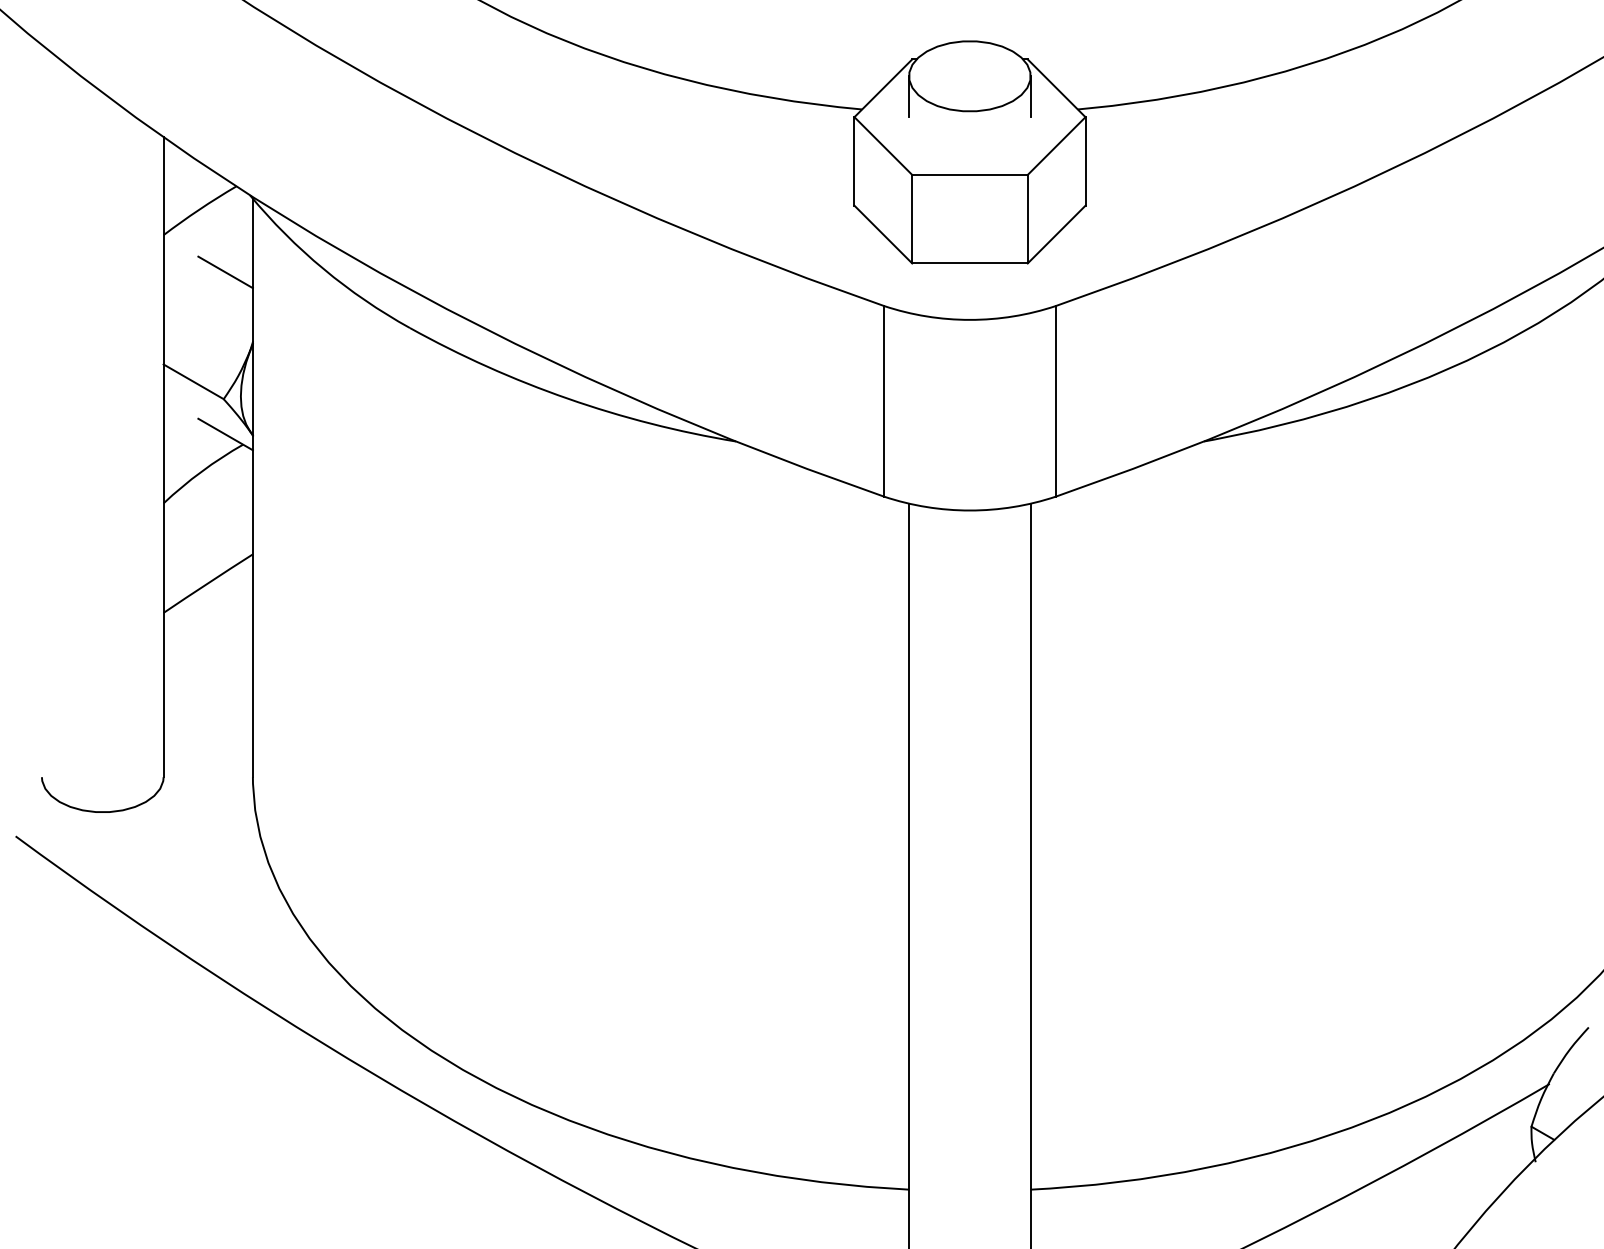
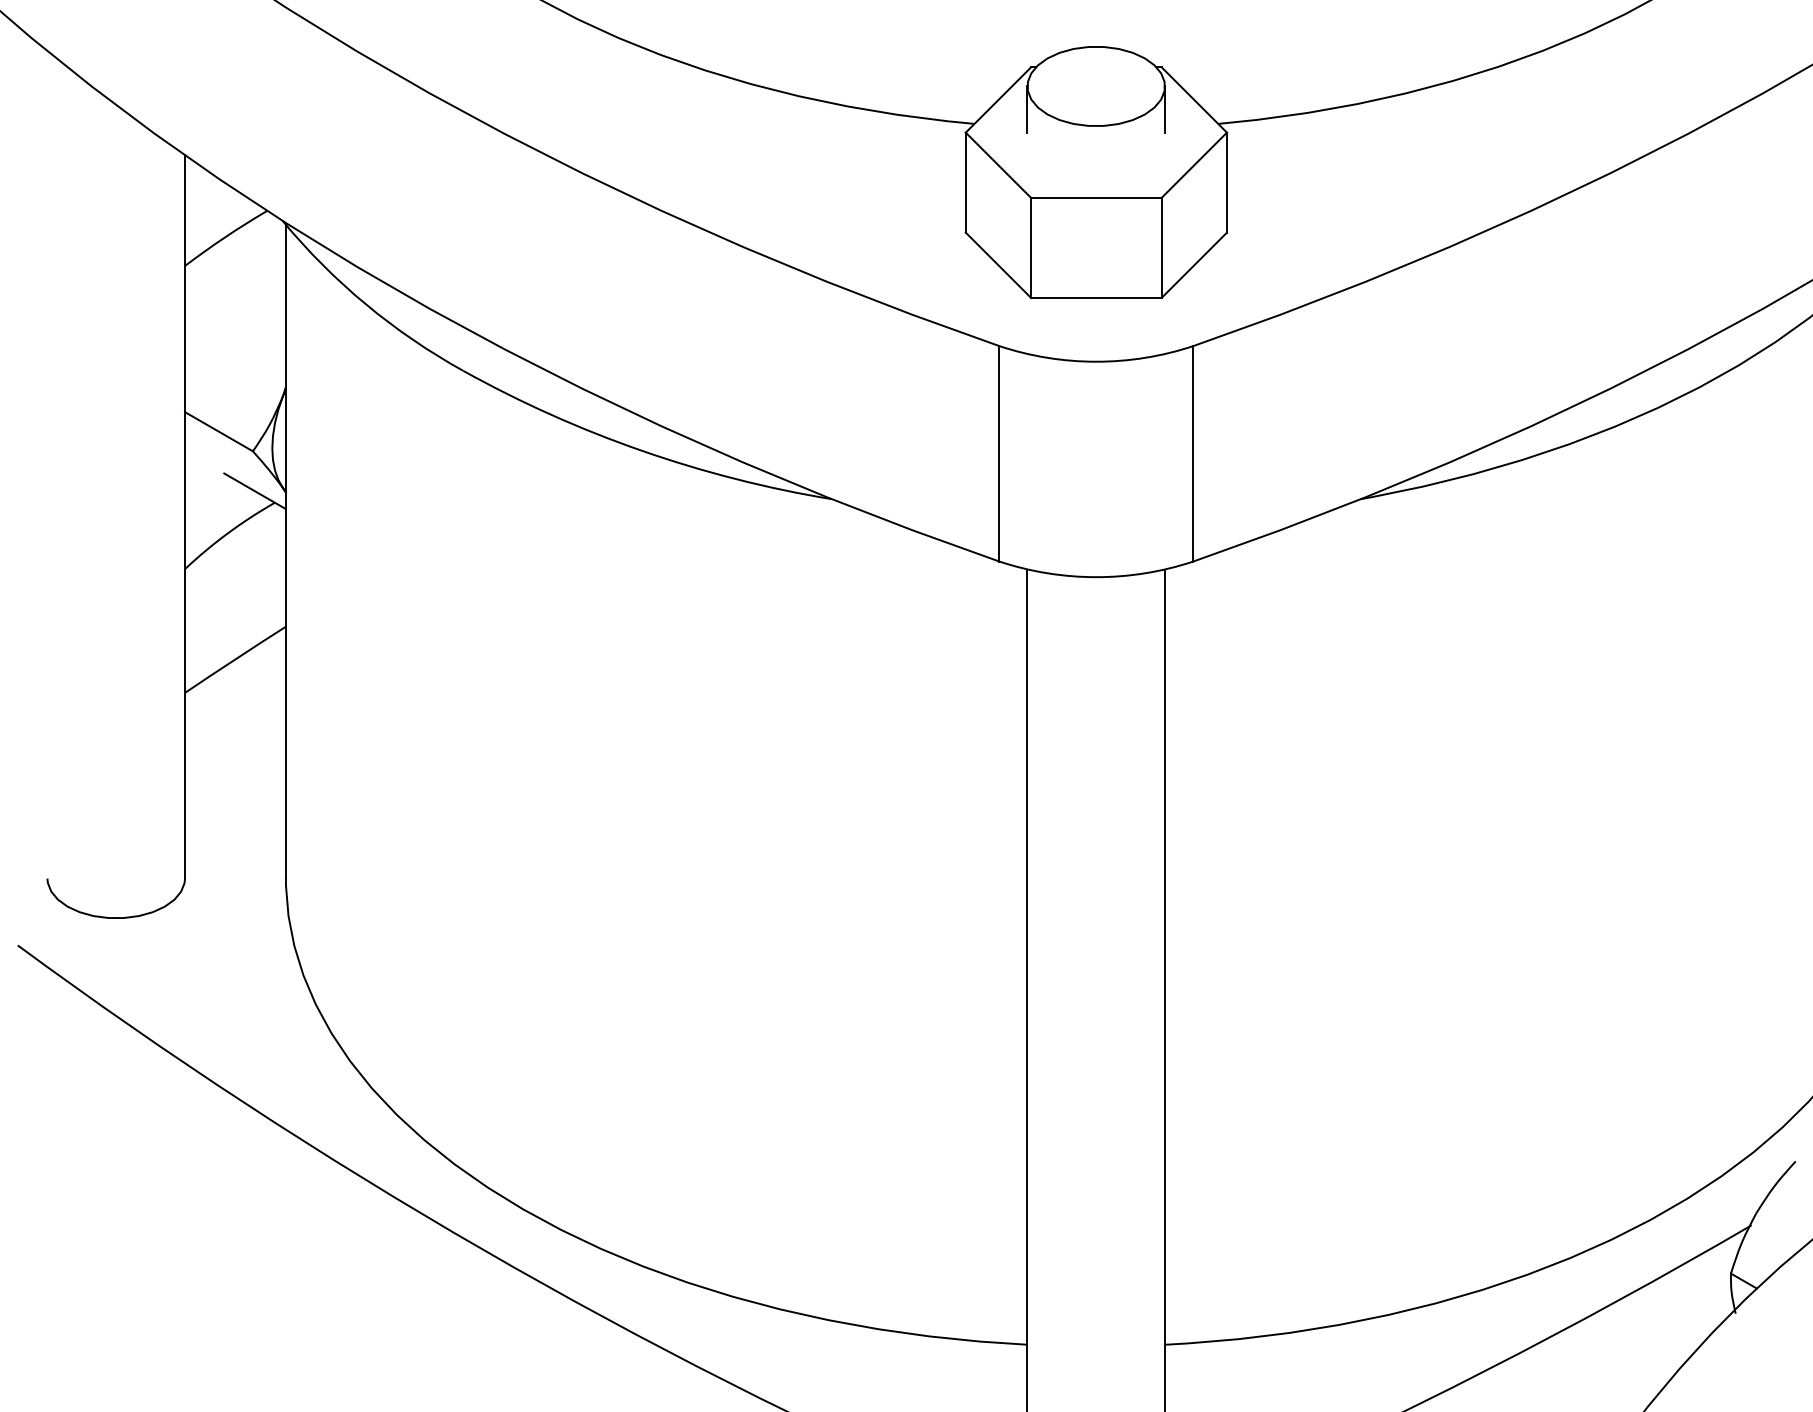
line: (225, 272) -> (254, 308), removed

